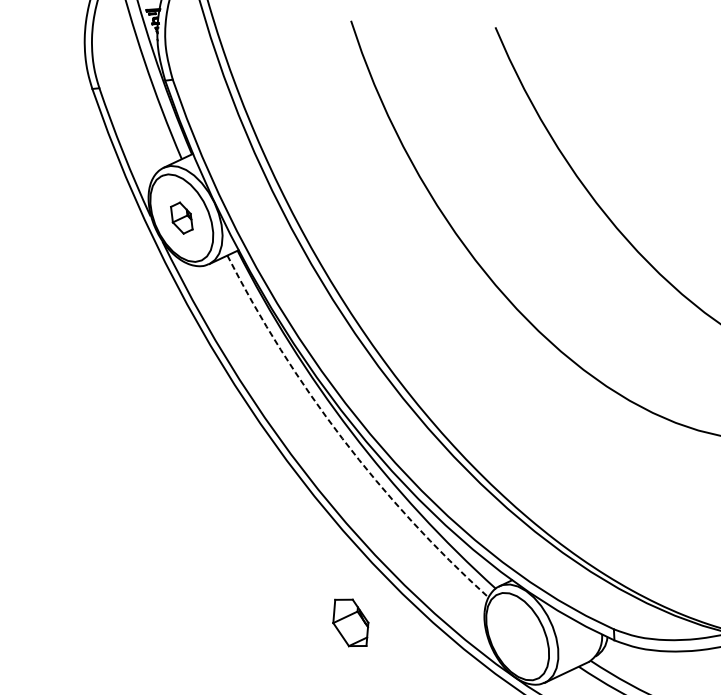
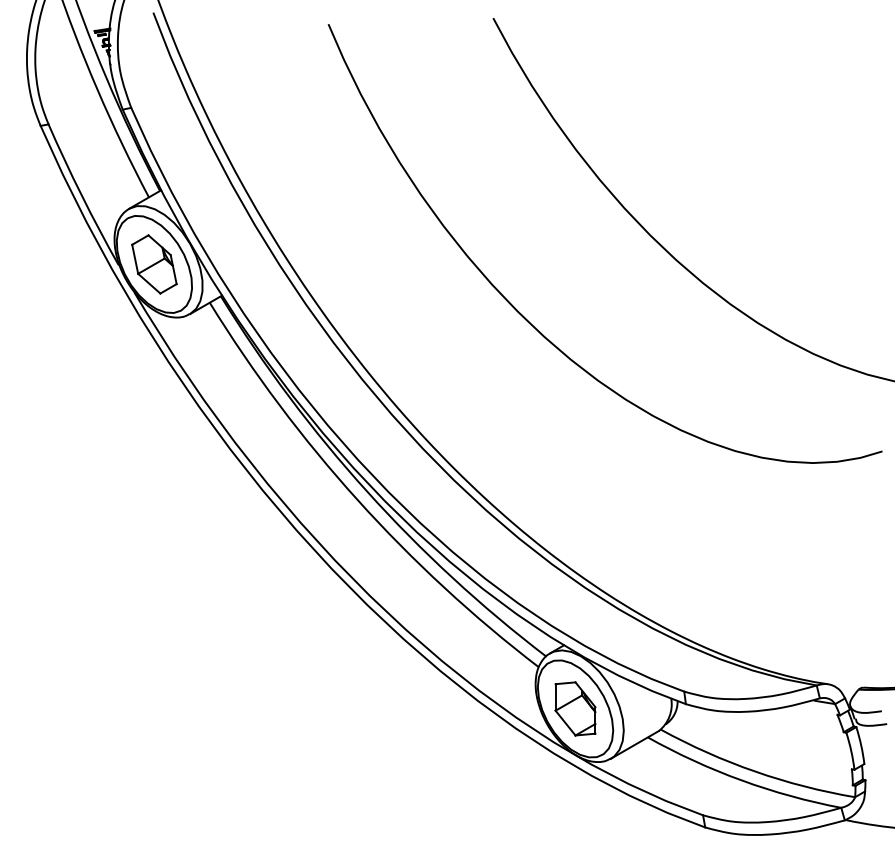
part: (181, 218) -> (154, 264), size x1.67
arc: (342, 438) -> (357, 500), dashed -> solid
part: (350, 622) -> (575, 708), moved

